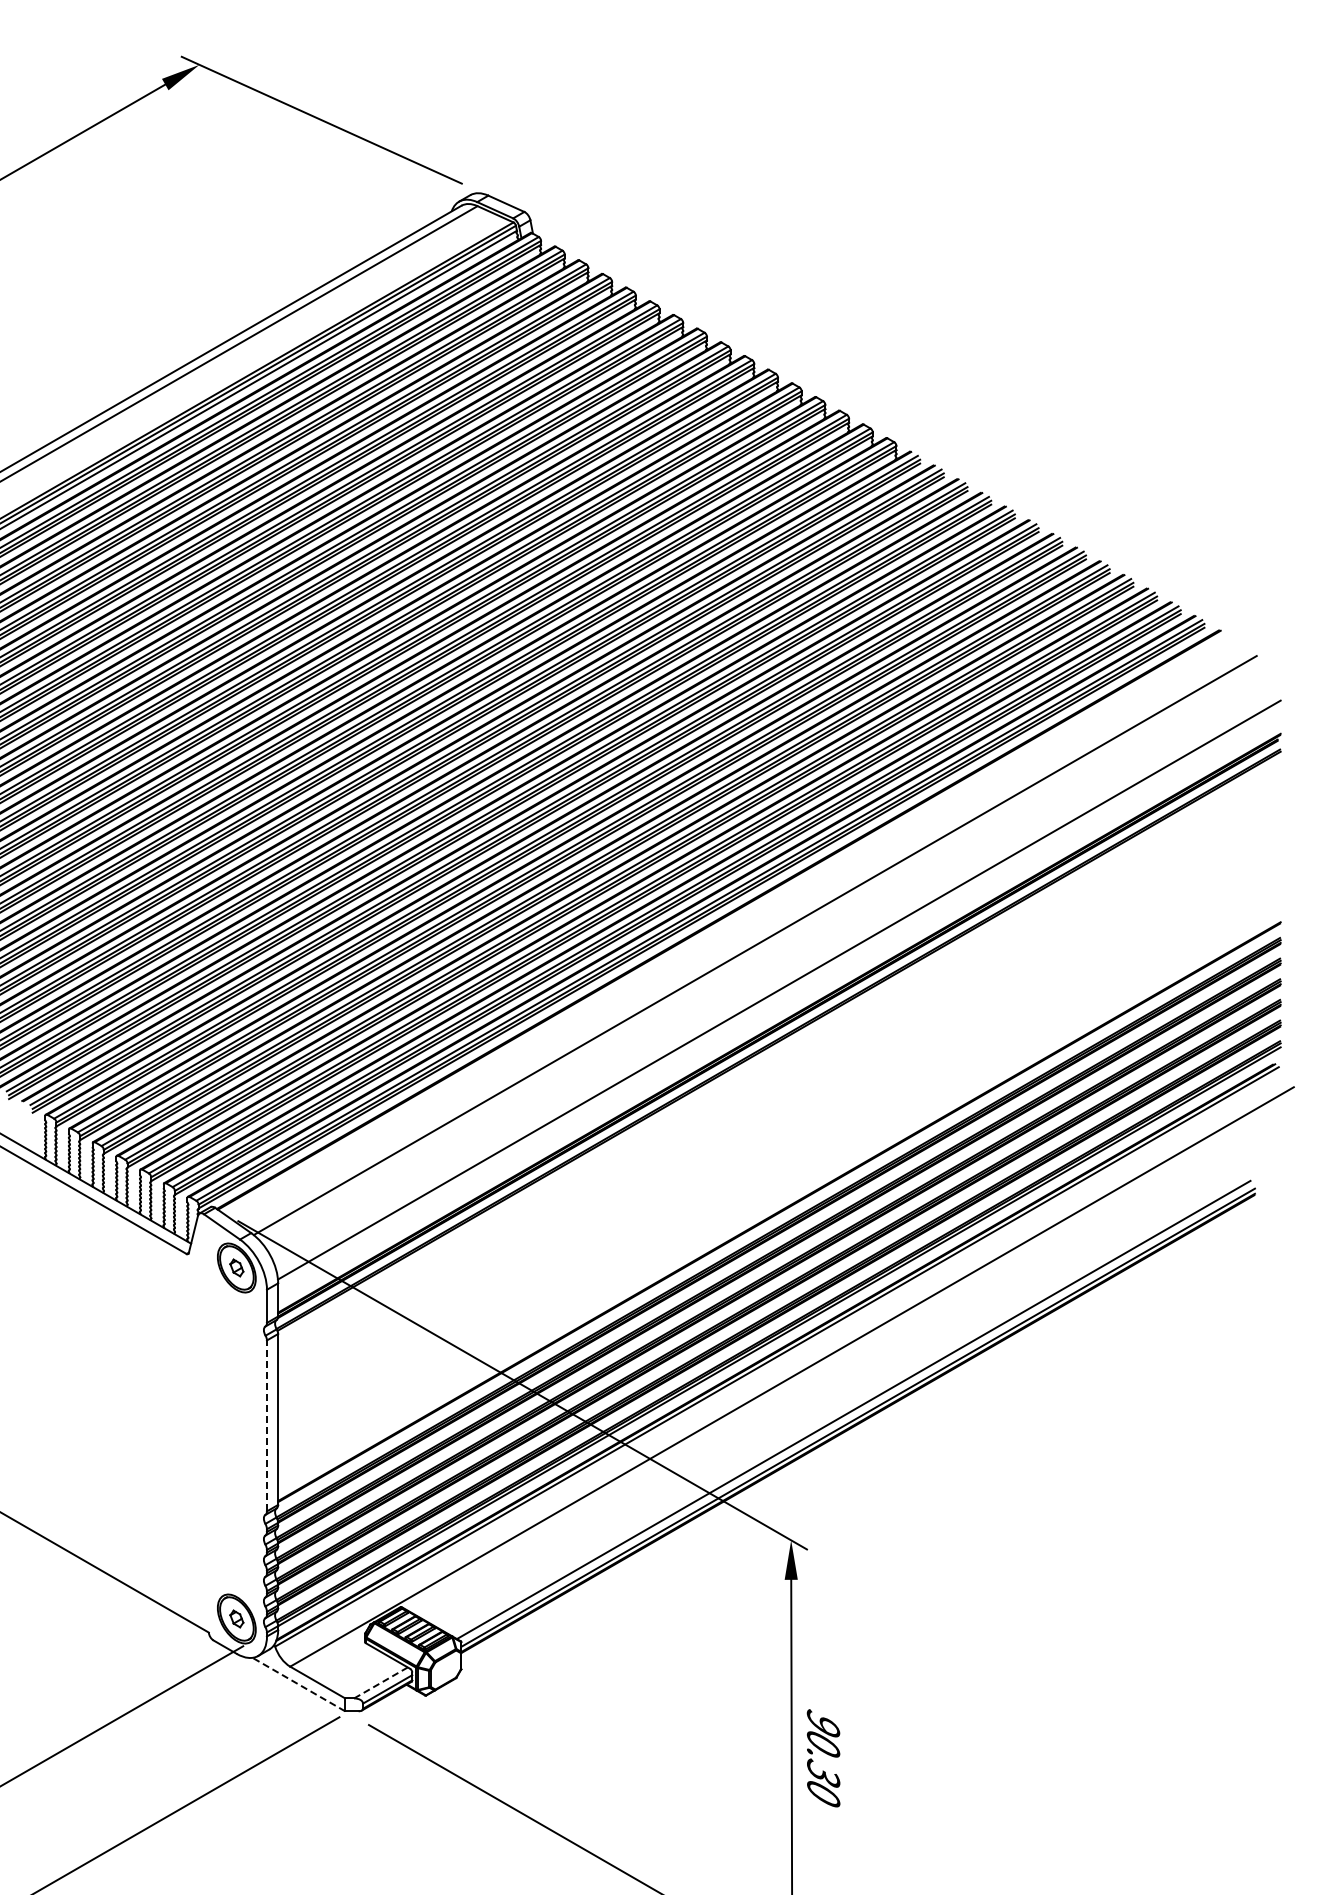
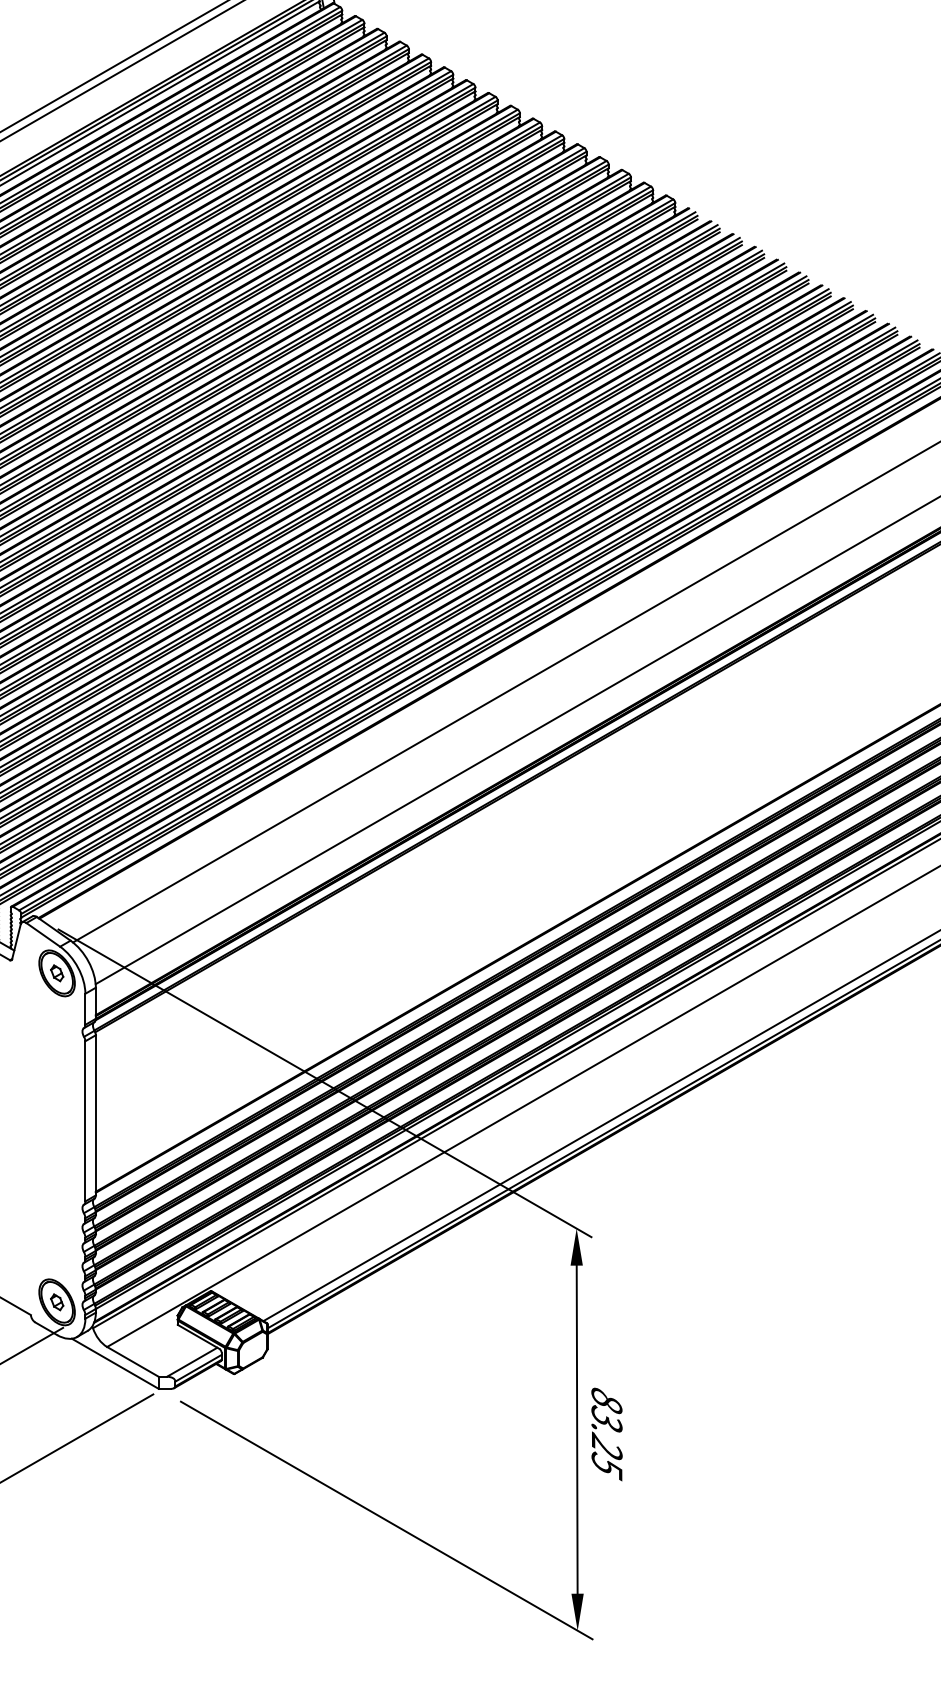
line: (266, 1425) -> (84, 1120), dashed -> solid
line: (380, 1682) -> (191, 1361), dashed -> solid
line: (298, 1684) -> (114, 1363), dashed -> solid
text: (823, 1759) -> (606, 1434), 90.30 -> 83.25

